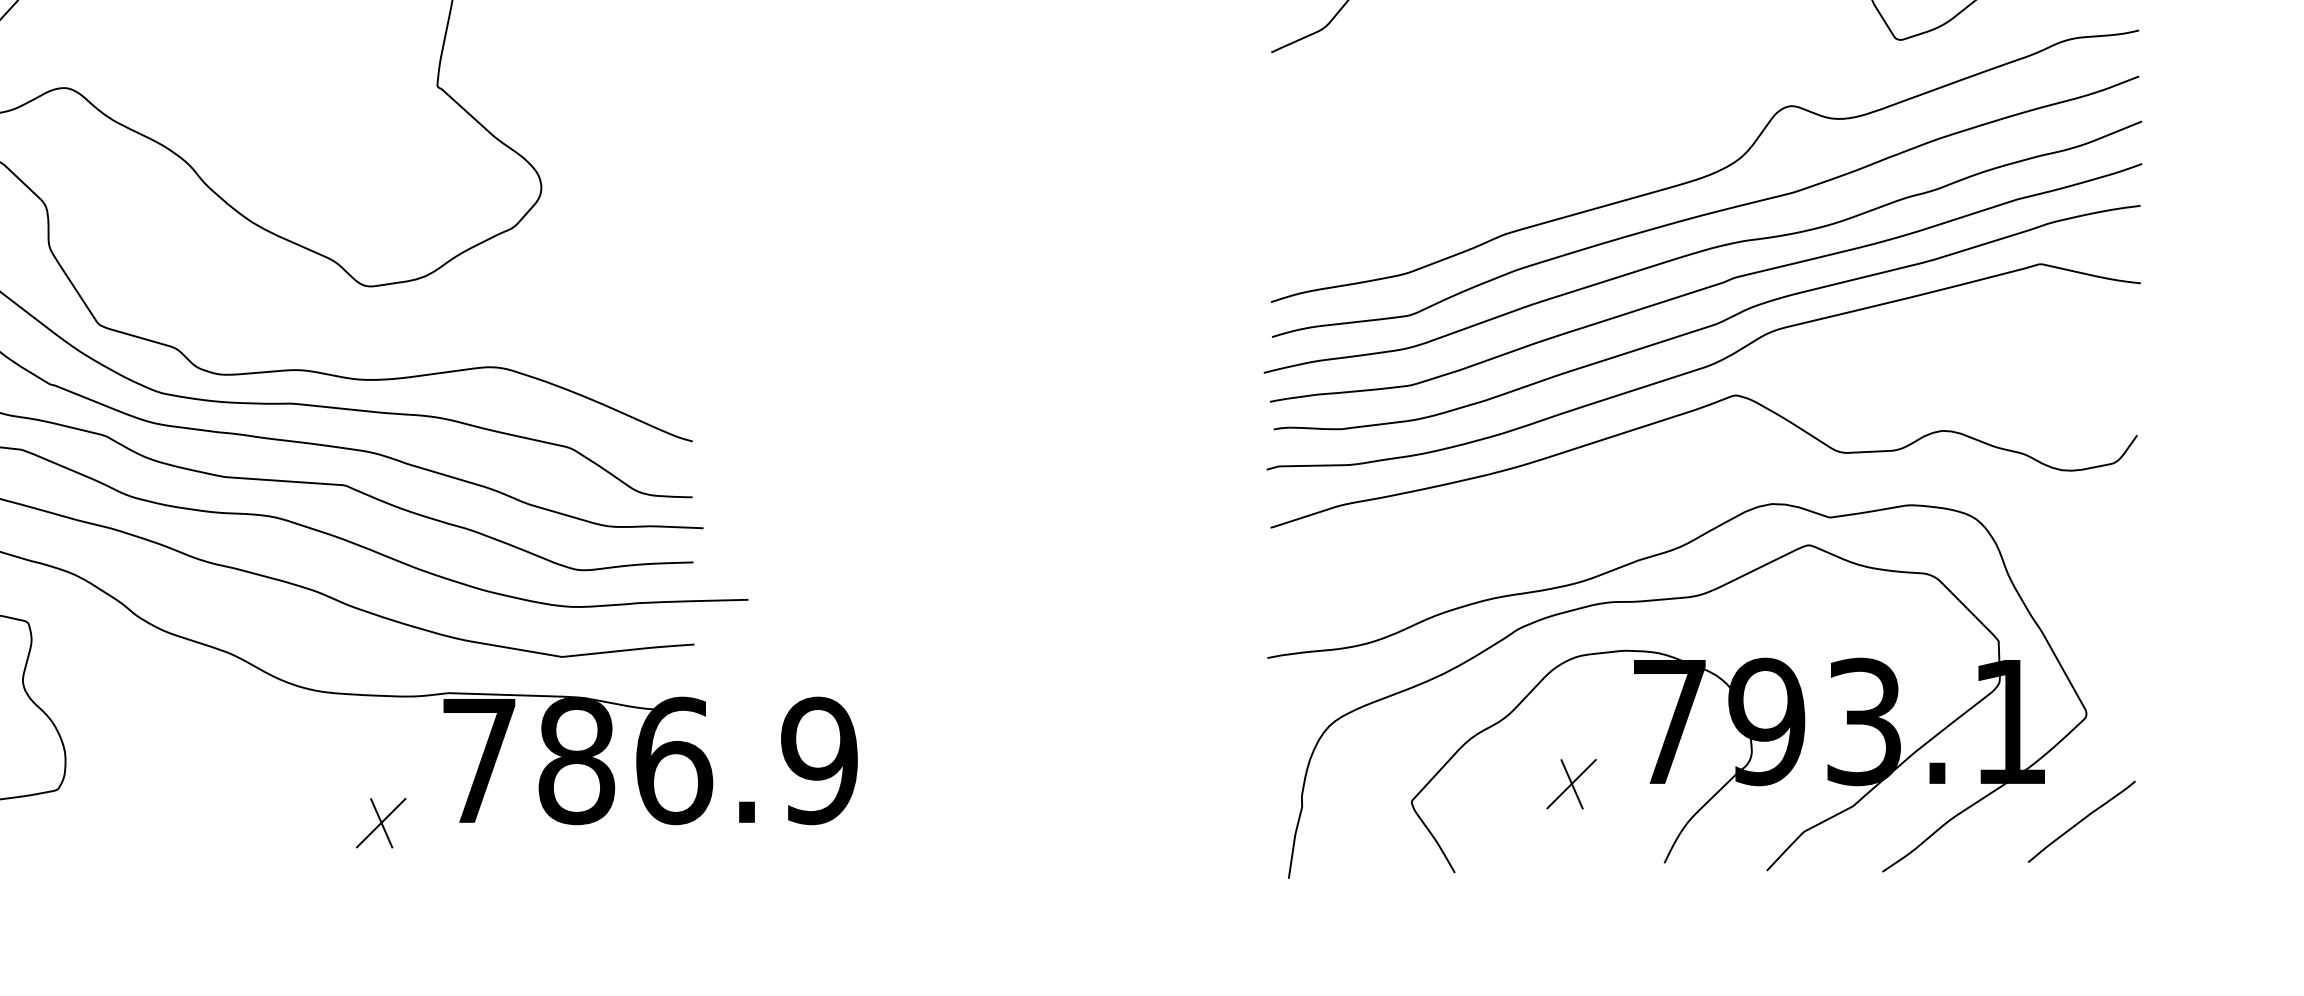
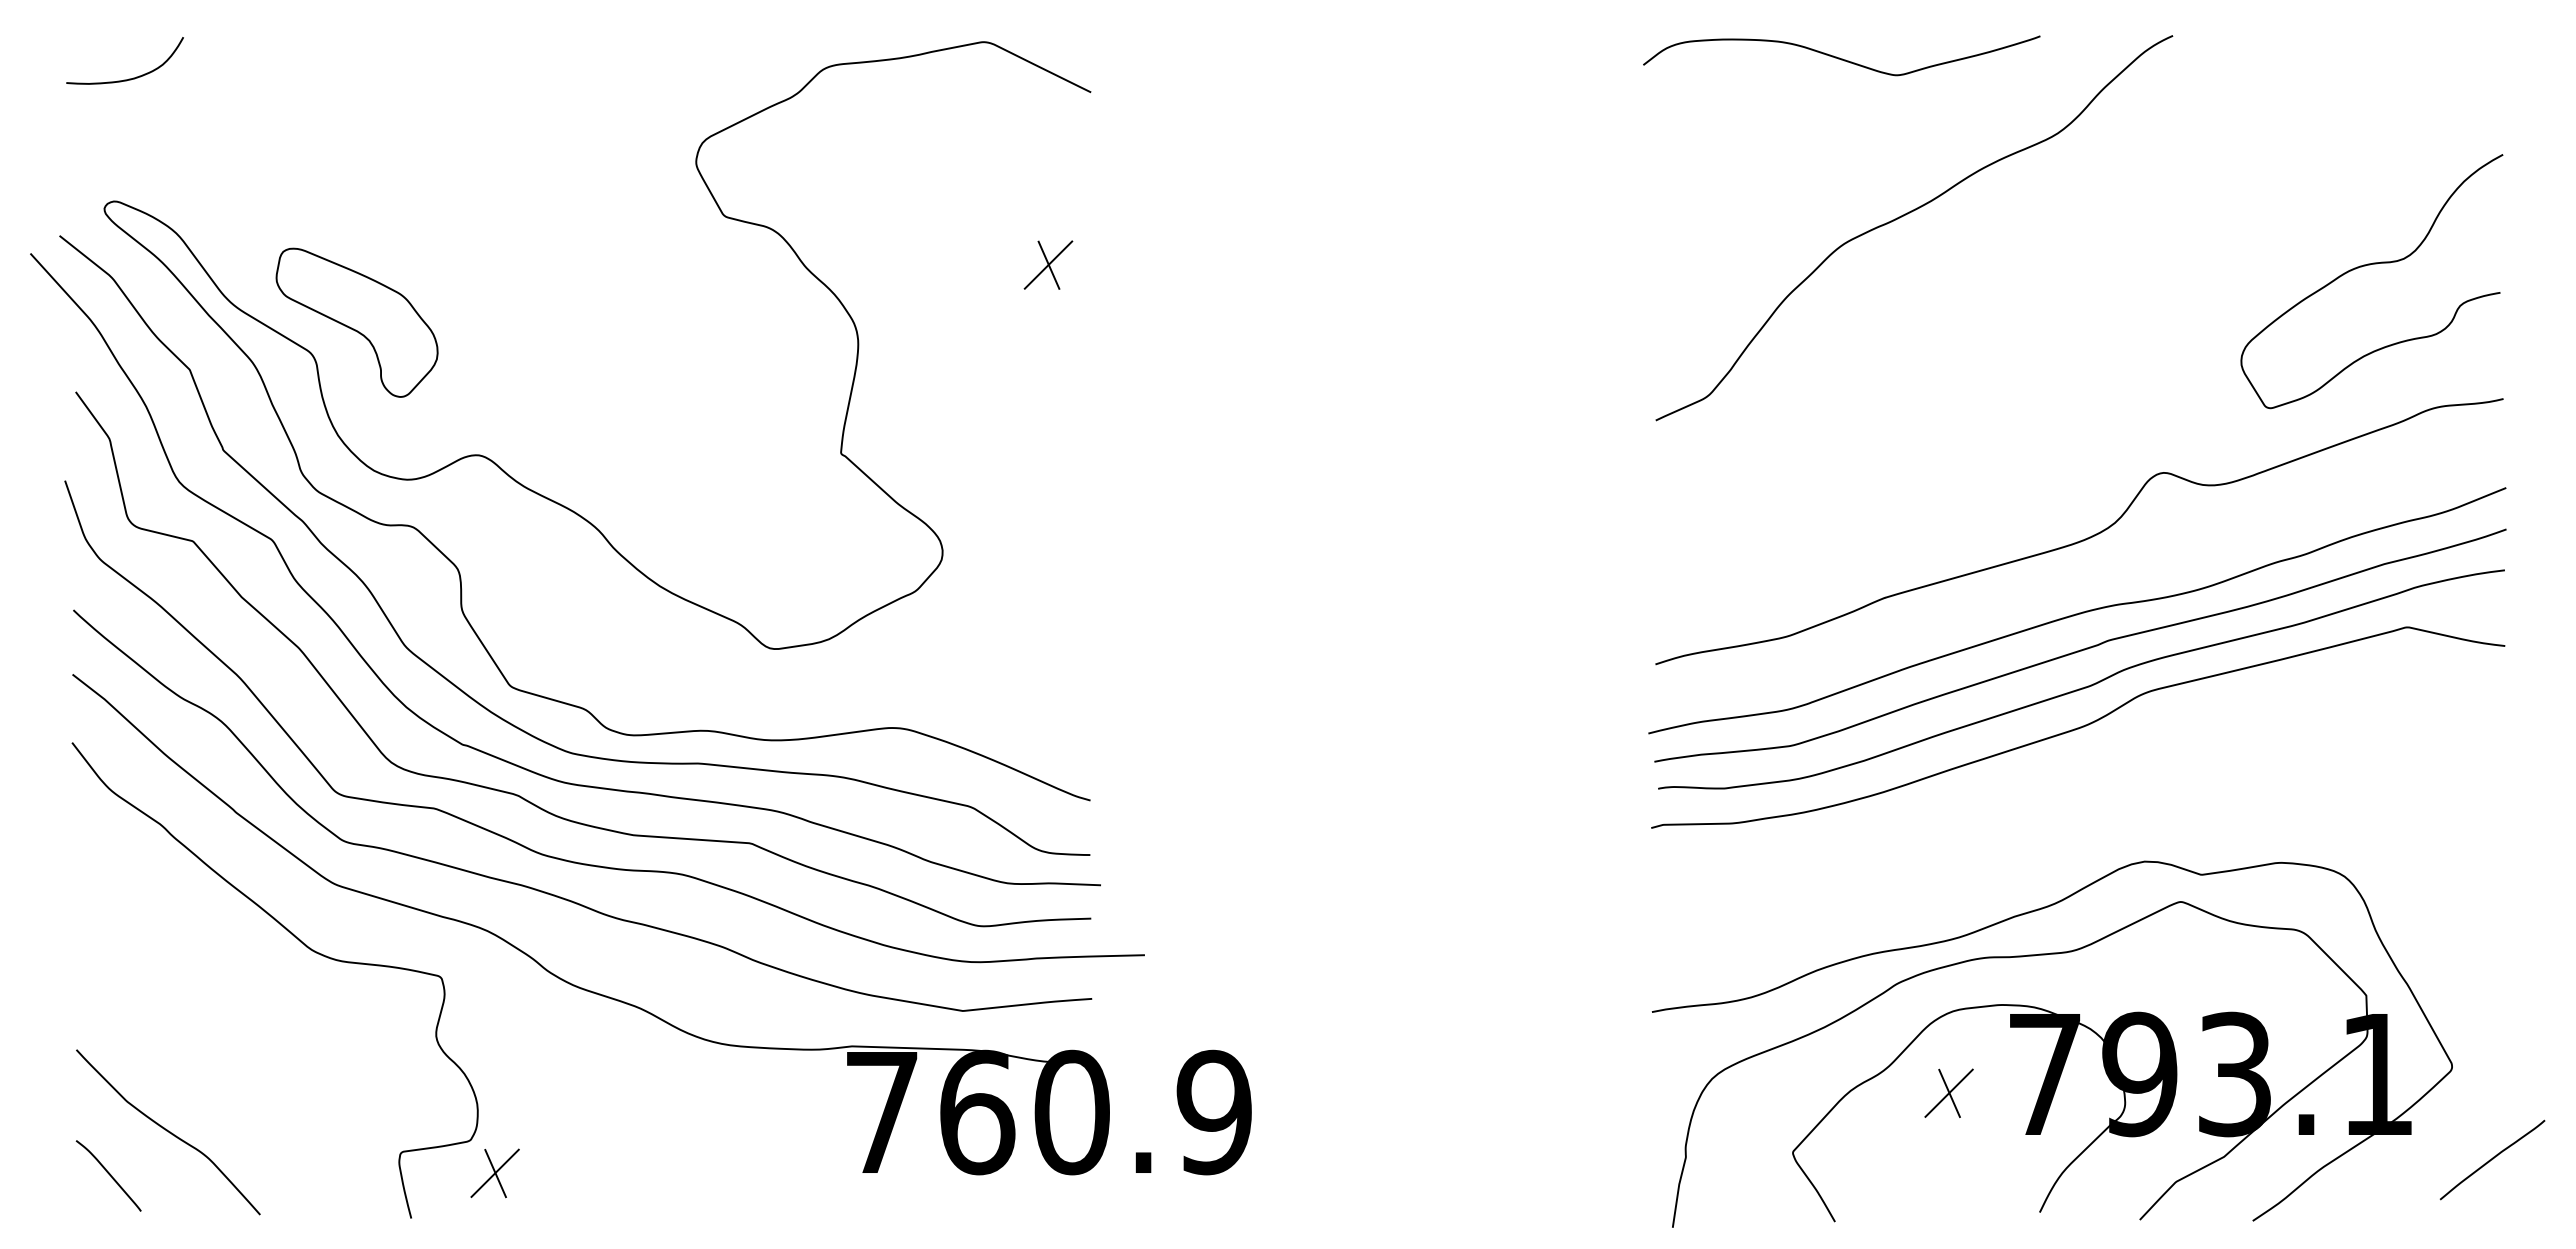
part: (1706, 213) -> (2080, 577), removed
curve: (1687, 413) -> (2062, 773), removed
text: (626, 760) -> (1025, 1112), 786.9 -> 760.9
part: (1570, 783) -> (1948, 1092), moved
curve: (2081, 821) -> (2492, 1159), moved
part: (380, 823) -> (494, 1173), moved

